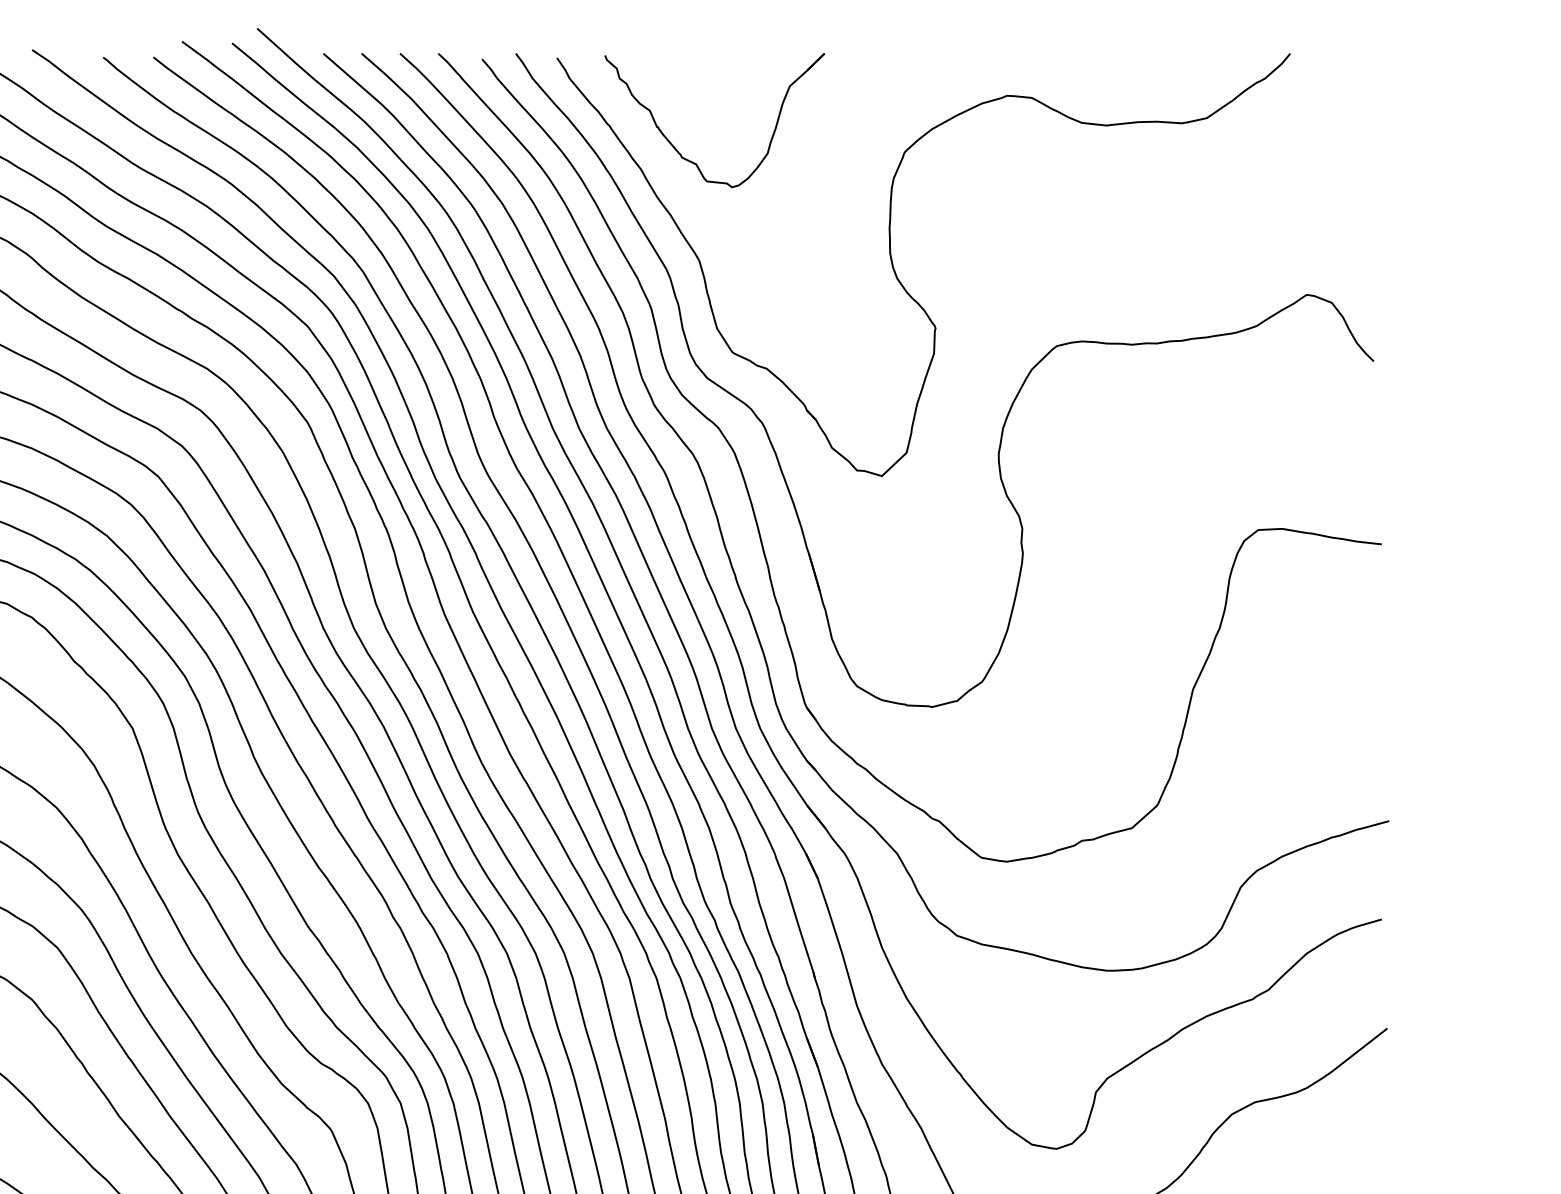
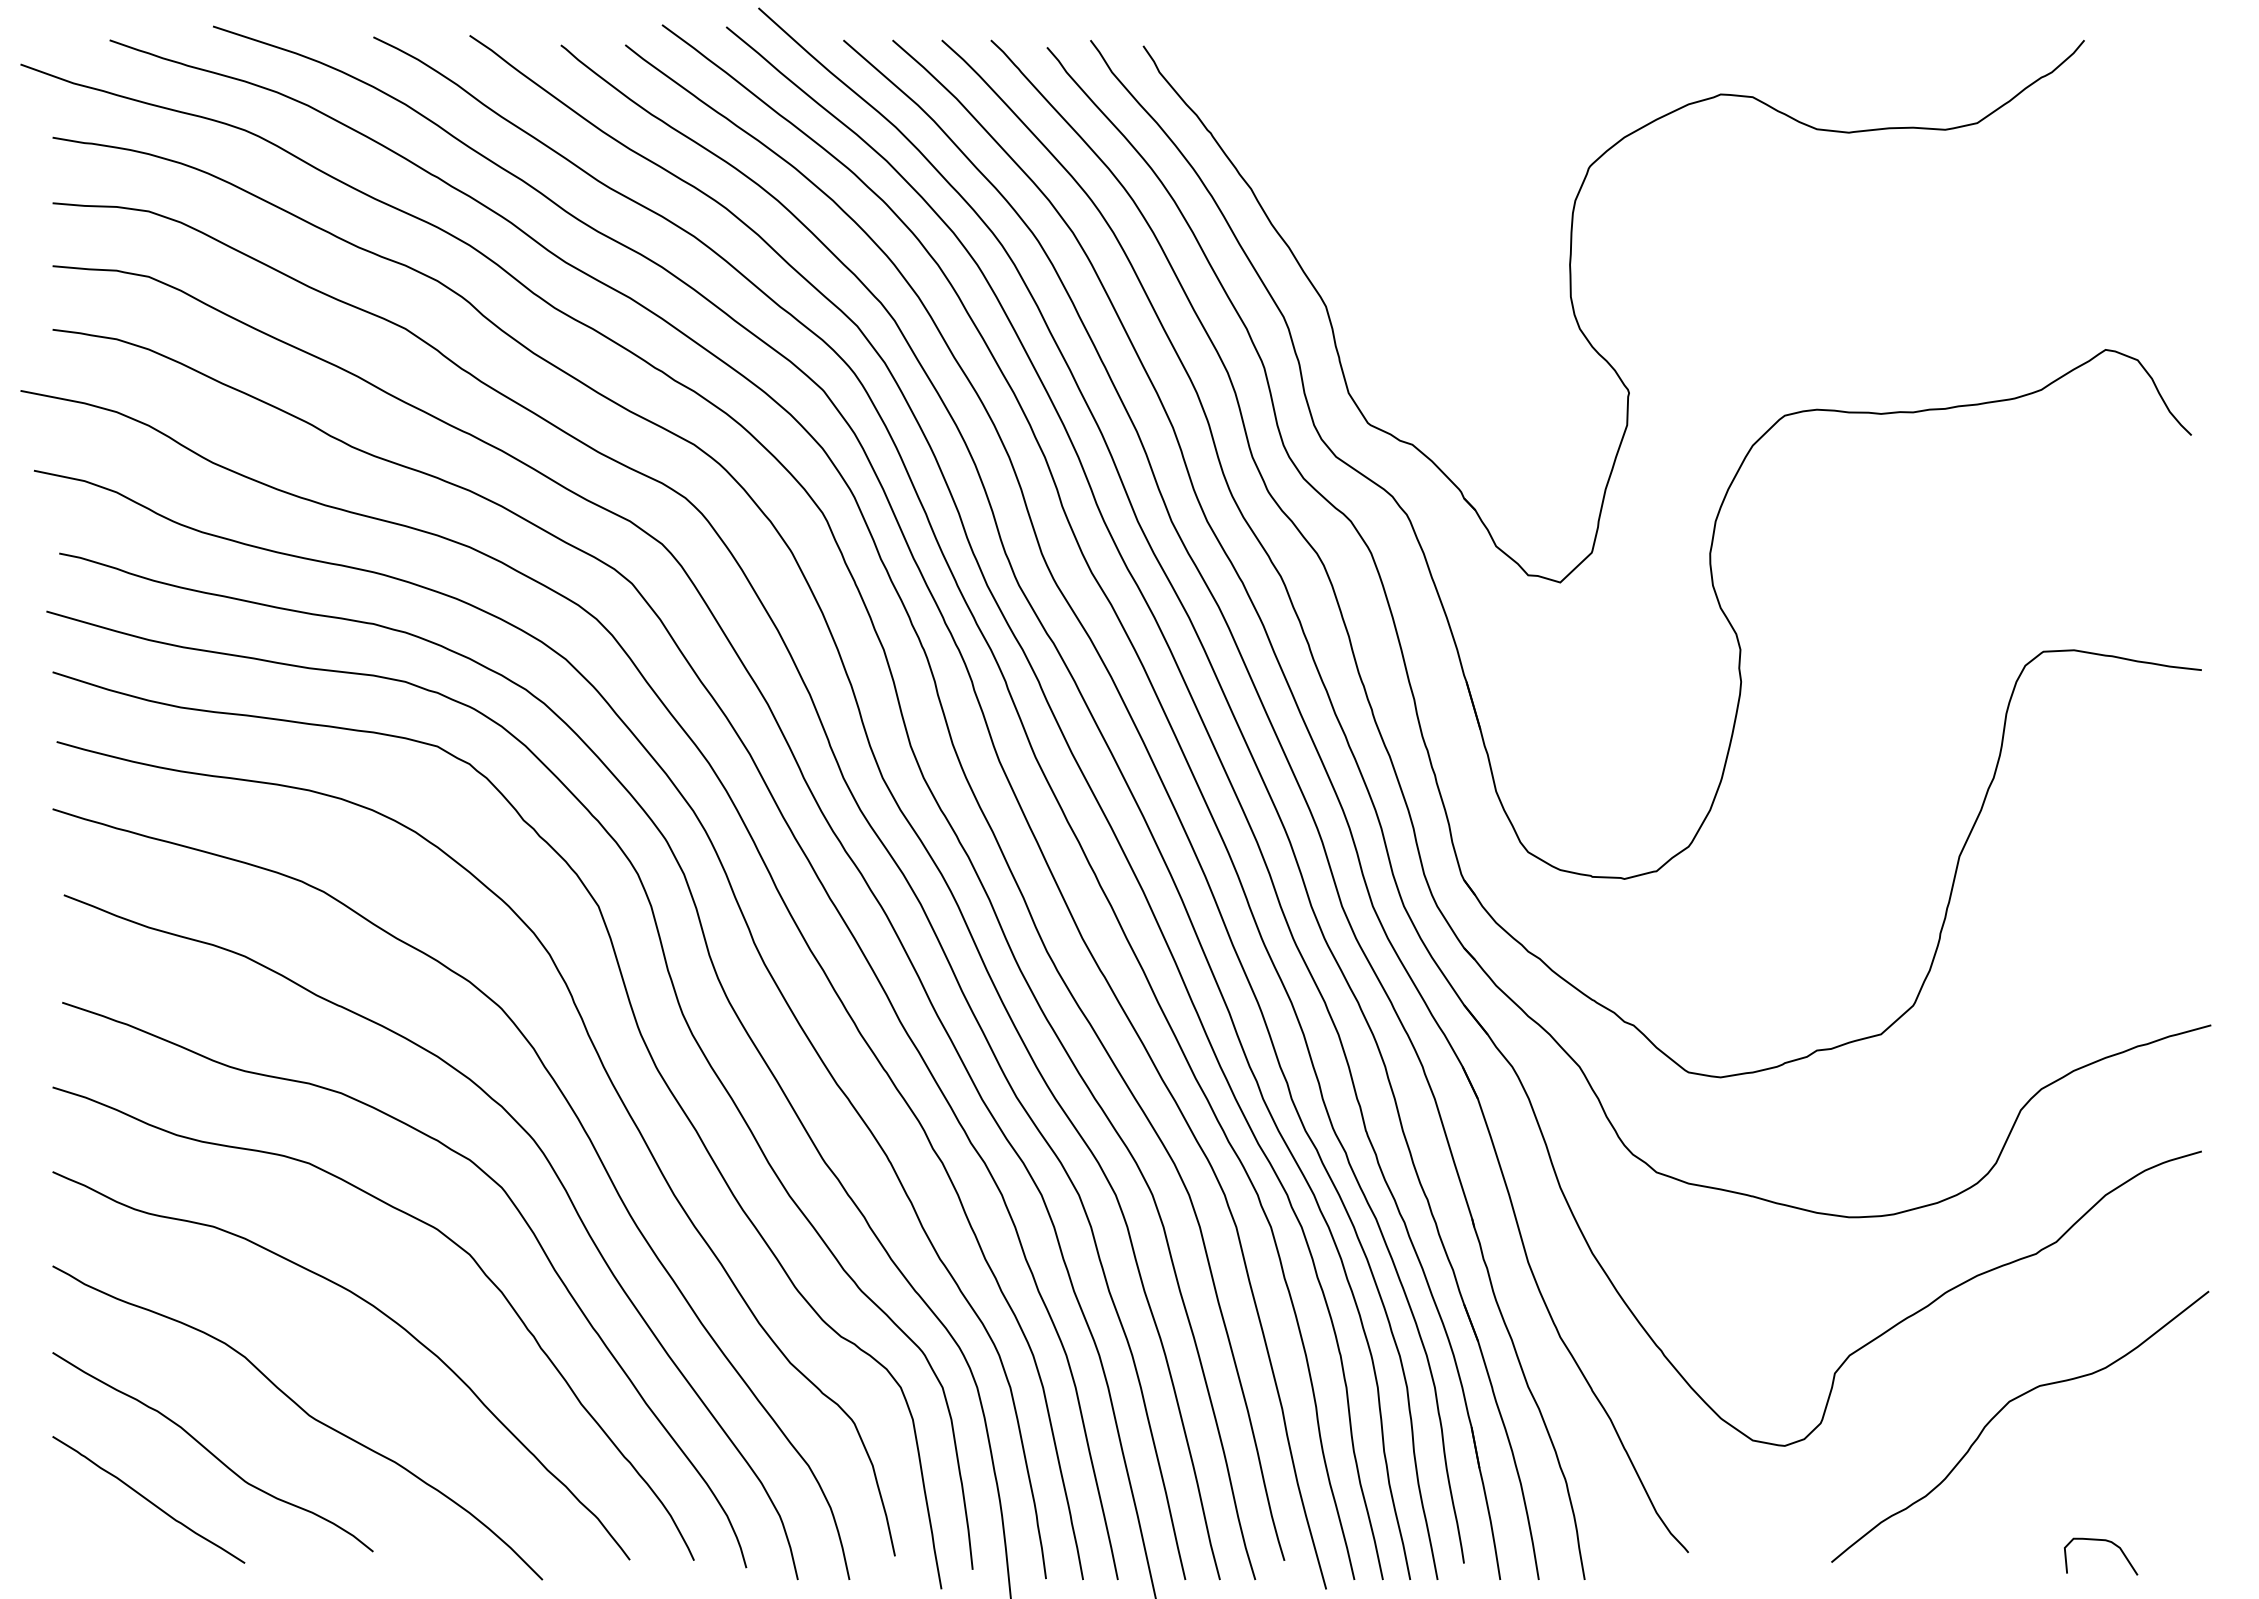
part: (693, 162) -> (1318, 179), removed

